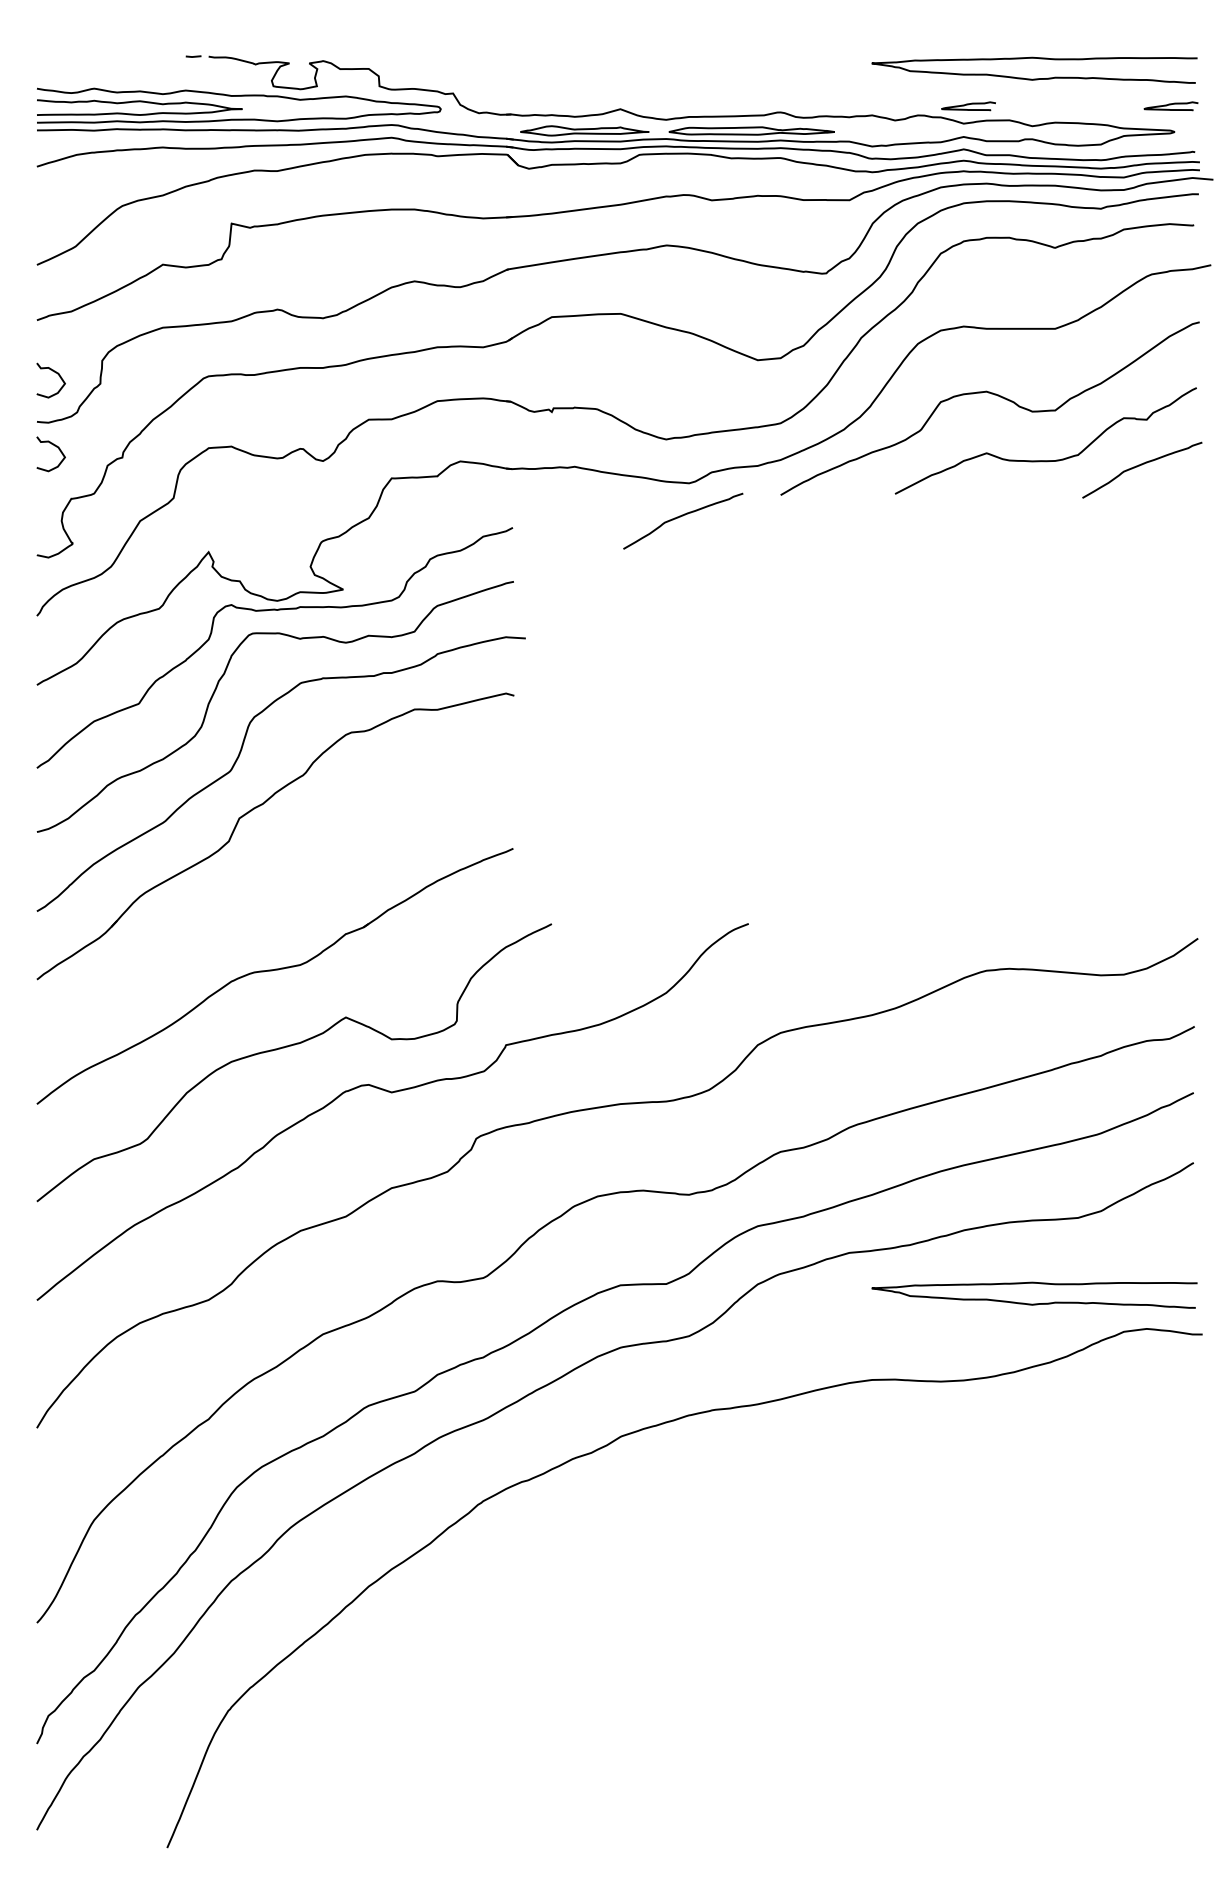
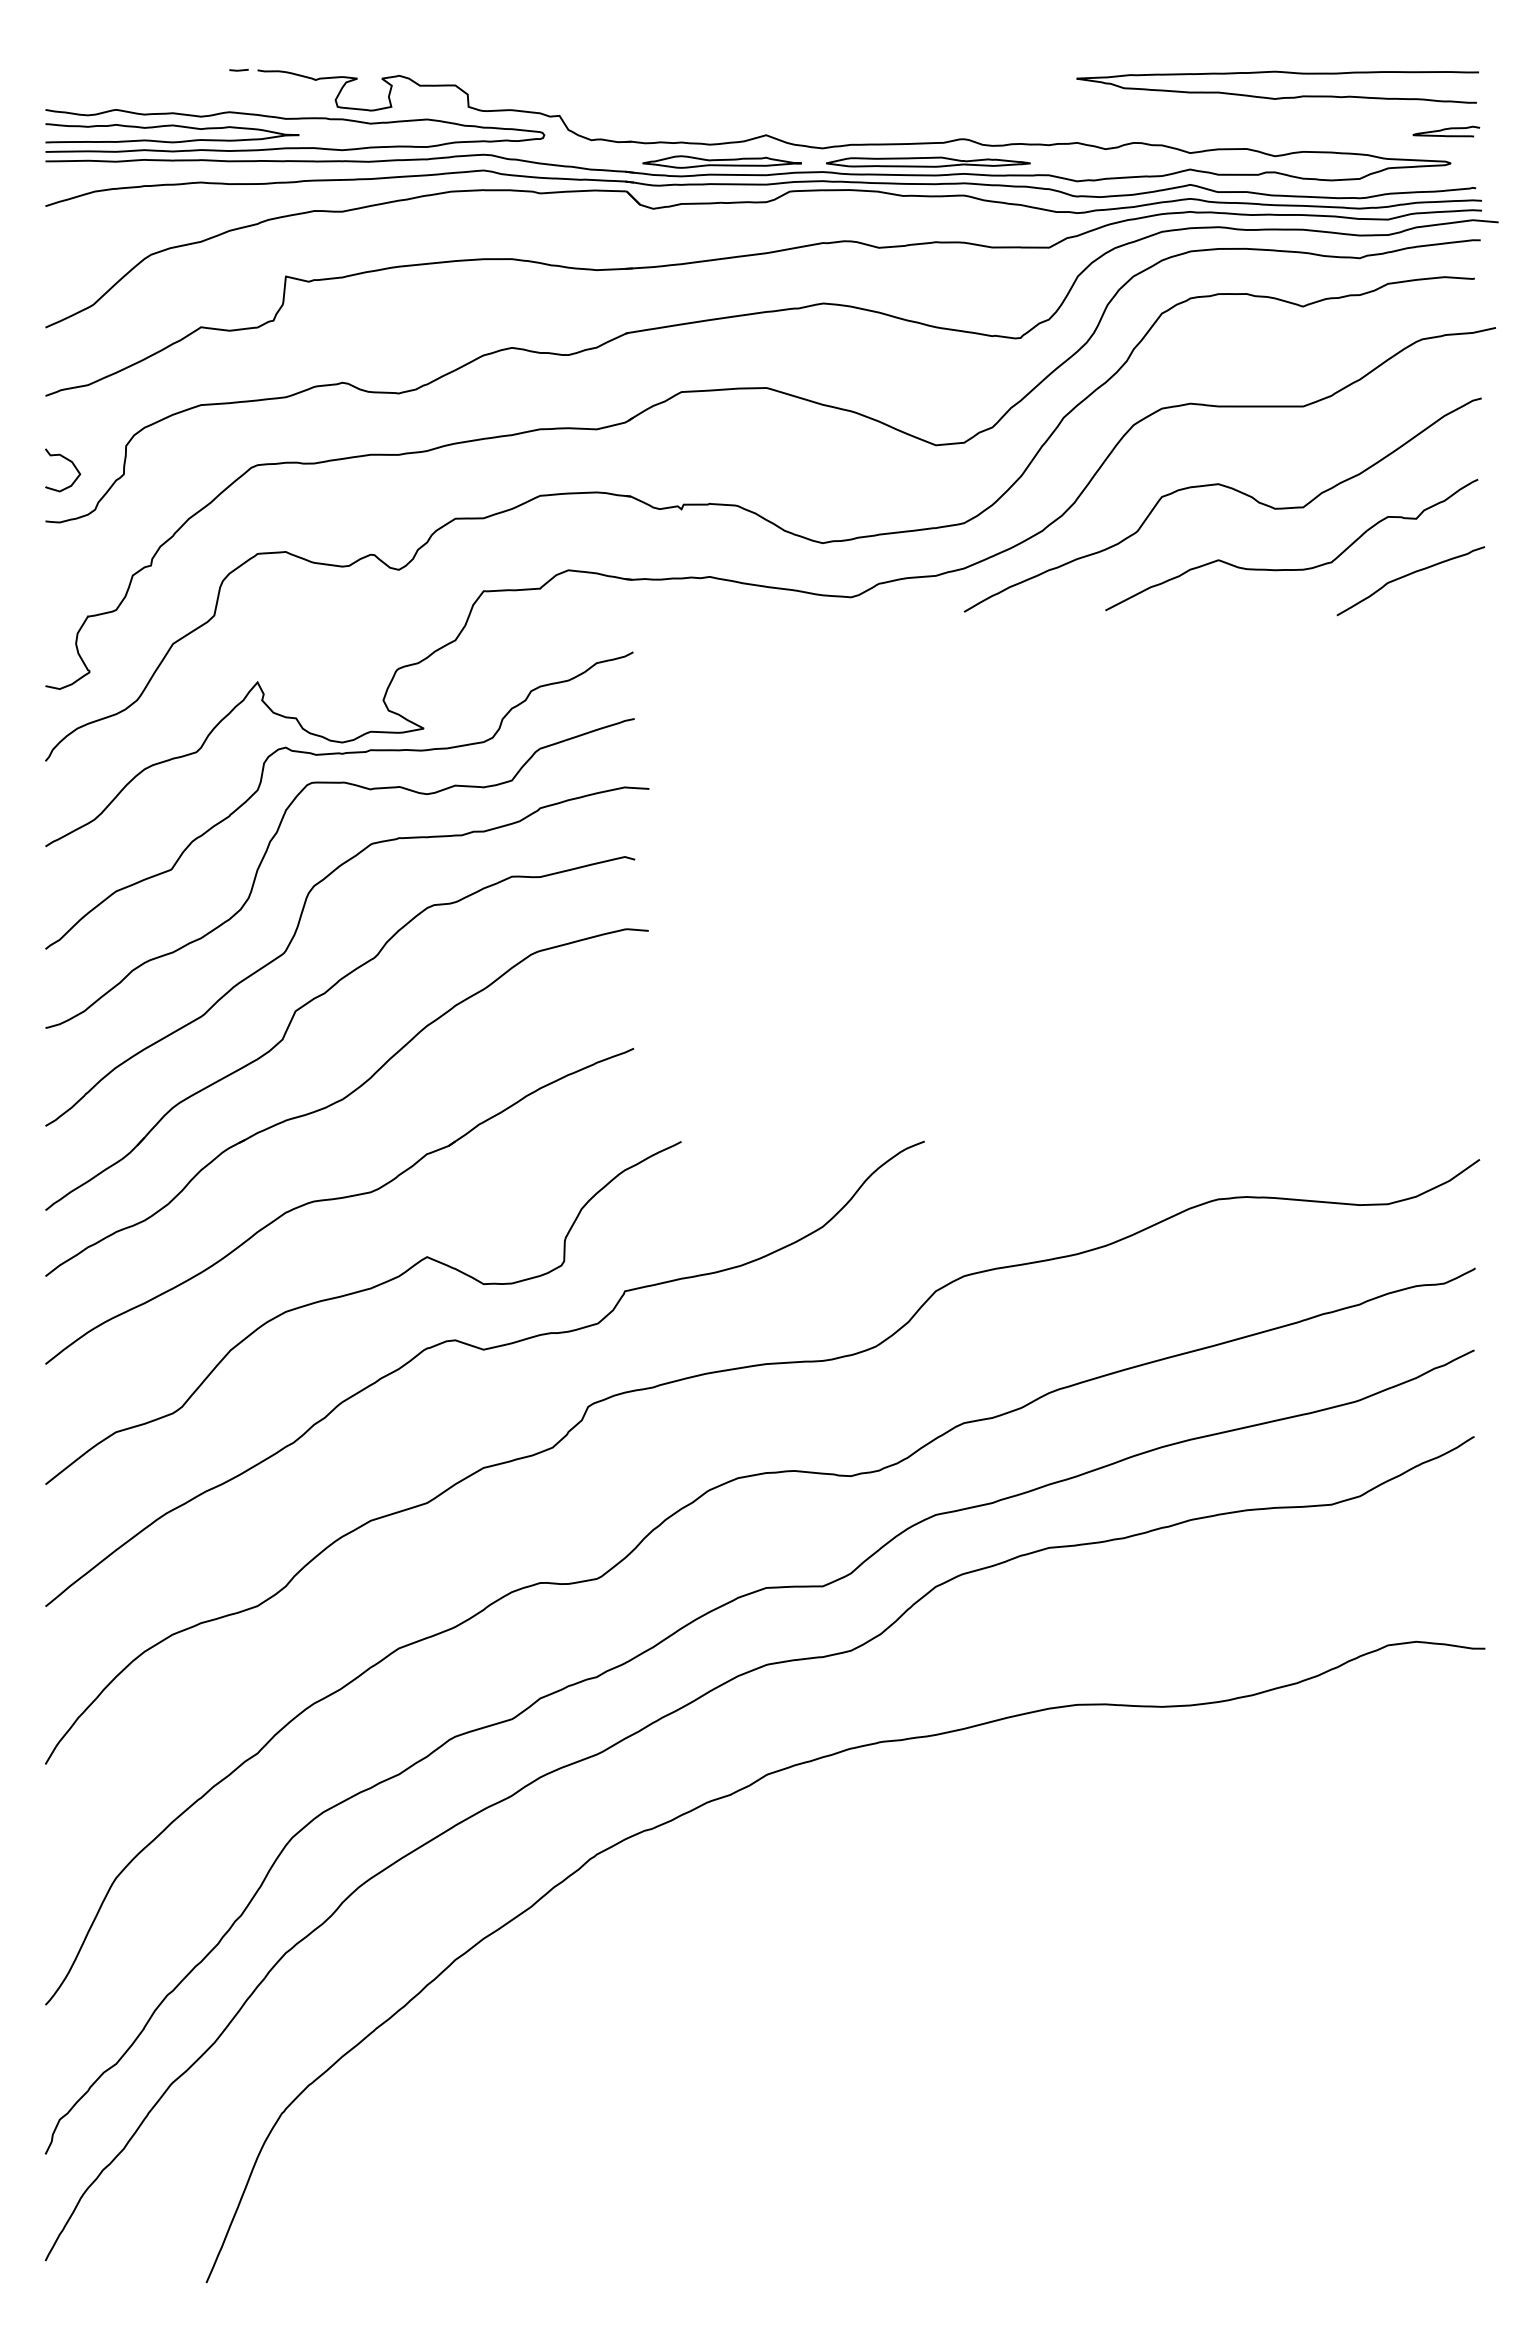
curve: (967, 105) -> (1195, 130), removed
curve: (57, 447) -> (70, 553), removed
curve: (680, 517) -> (840, 639), removed
part: (280, 892) -> (346, 1102), added
curve: (1034, 1303) -> (1277, 1610), removed

